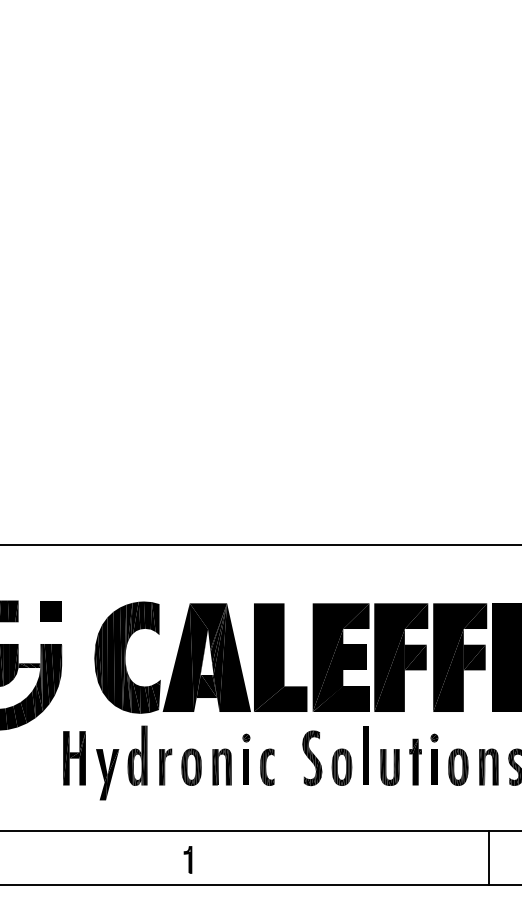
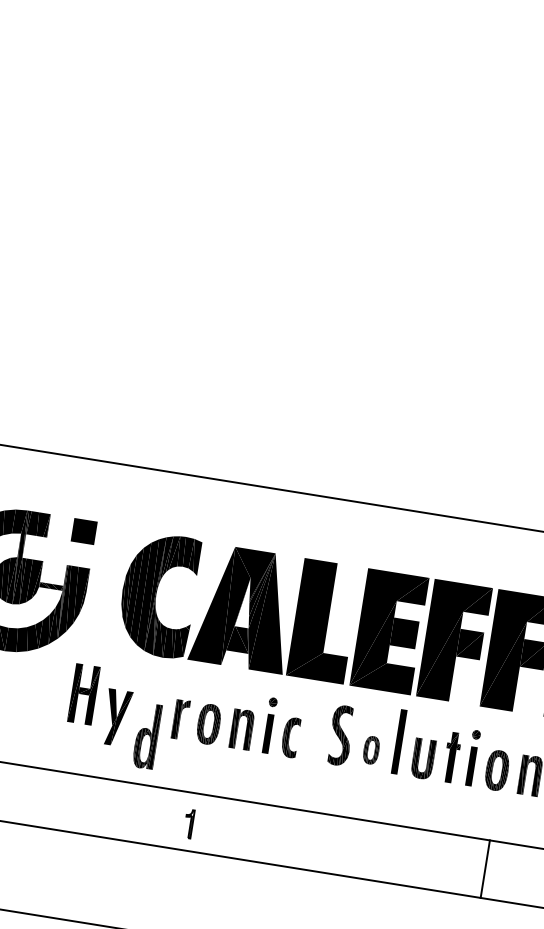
part: (137, 755) -> (147, 735), moved
part: (341, 766) -> (371, 749), size x0.7
line: (488, 857) -> (485, 868), moved

